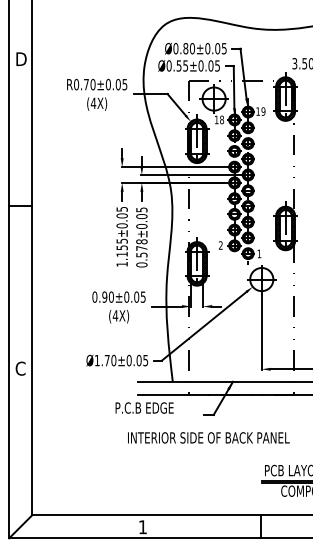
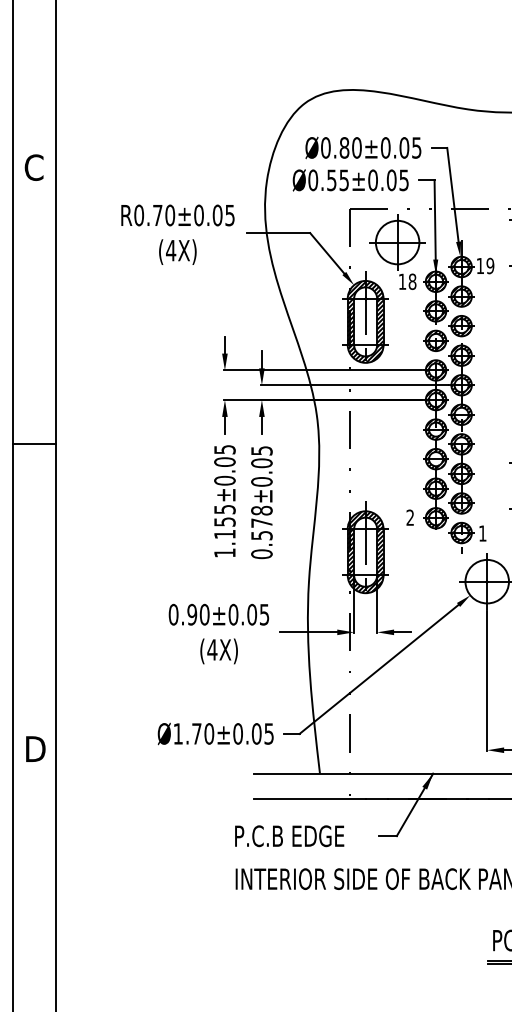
text: (20, 59) -> (33, 168), D -> C
text: (20, 368) -> (33, 748), C -> D
text: (144, 407) -> (289, 835), moved

